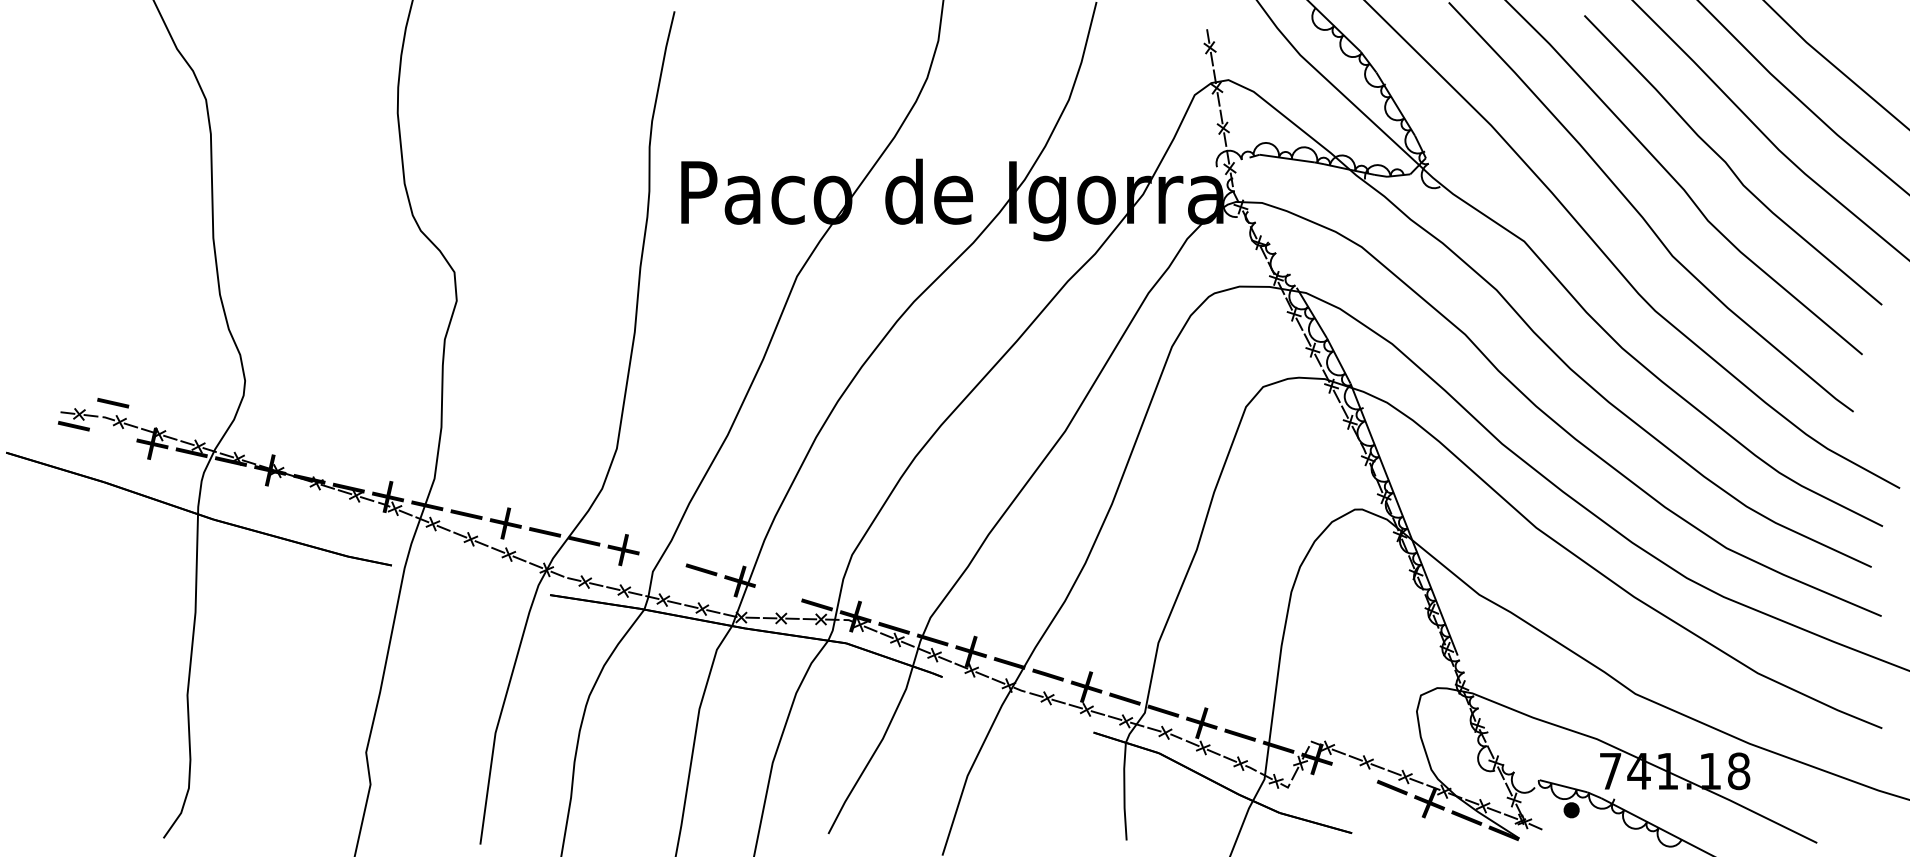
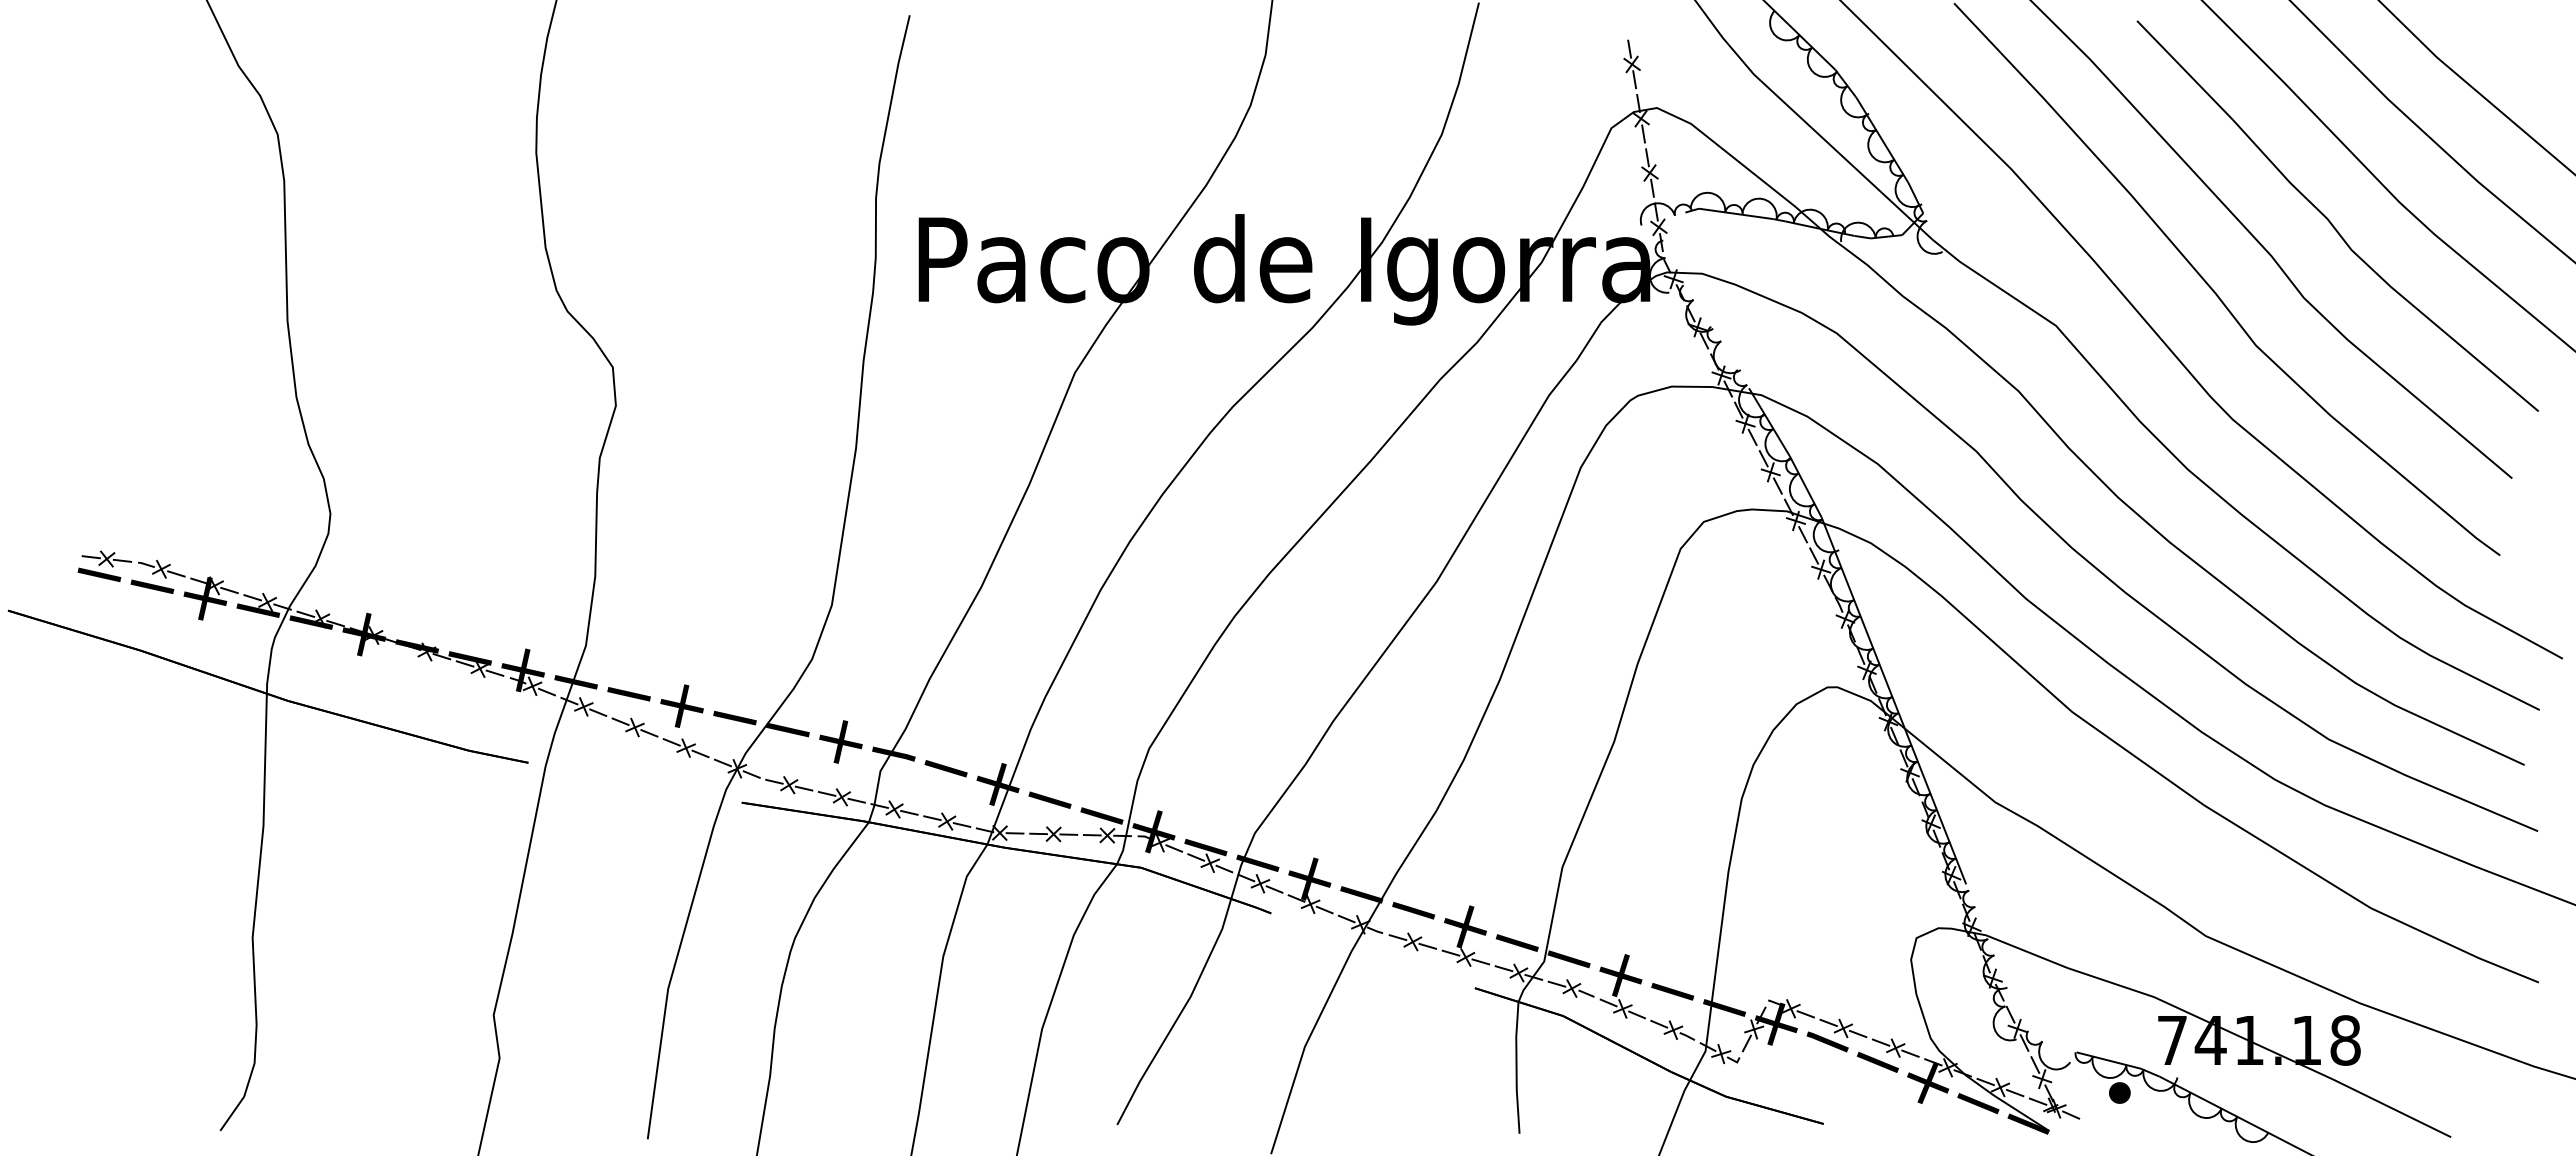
part: (113, 402) -> (152, 586), moved
fill: (662, 558) -> (893, 753), added
part: (778, 592) -> (1049, 799), added
fill: (1354, 772) -> (1827, 1041), added

